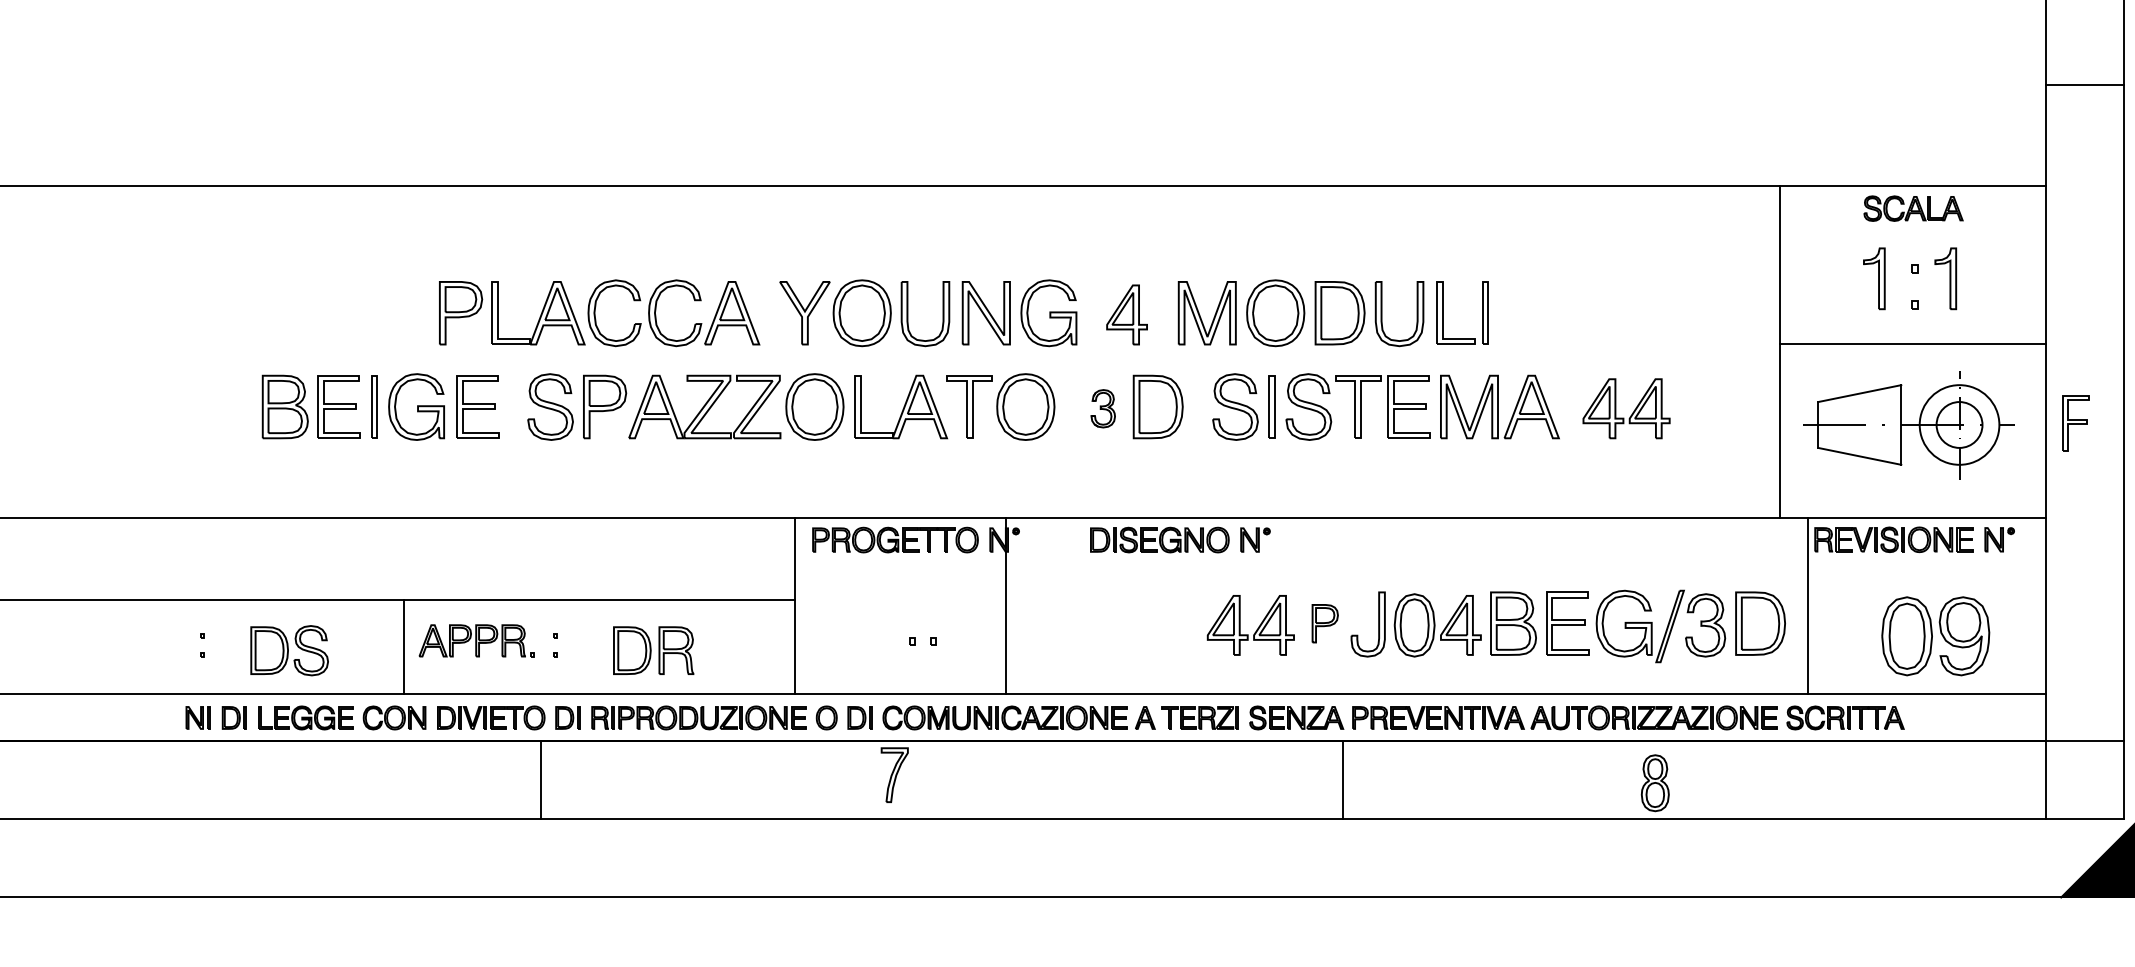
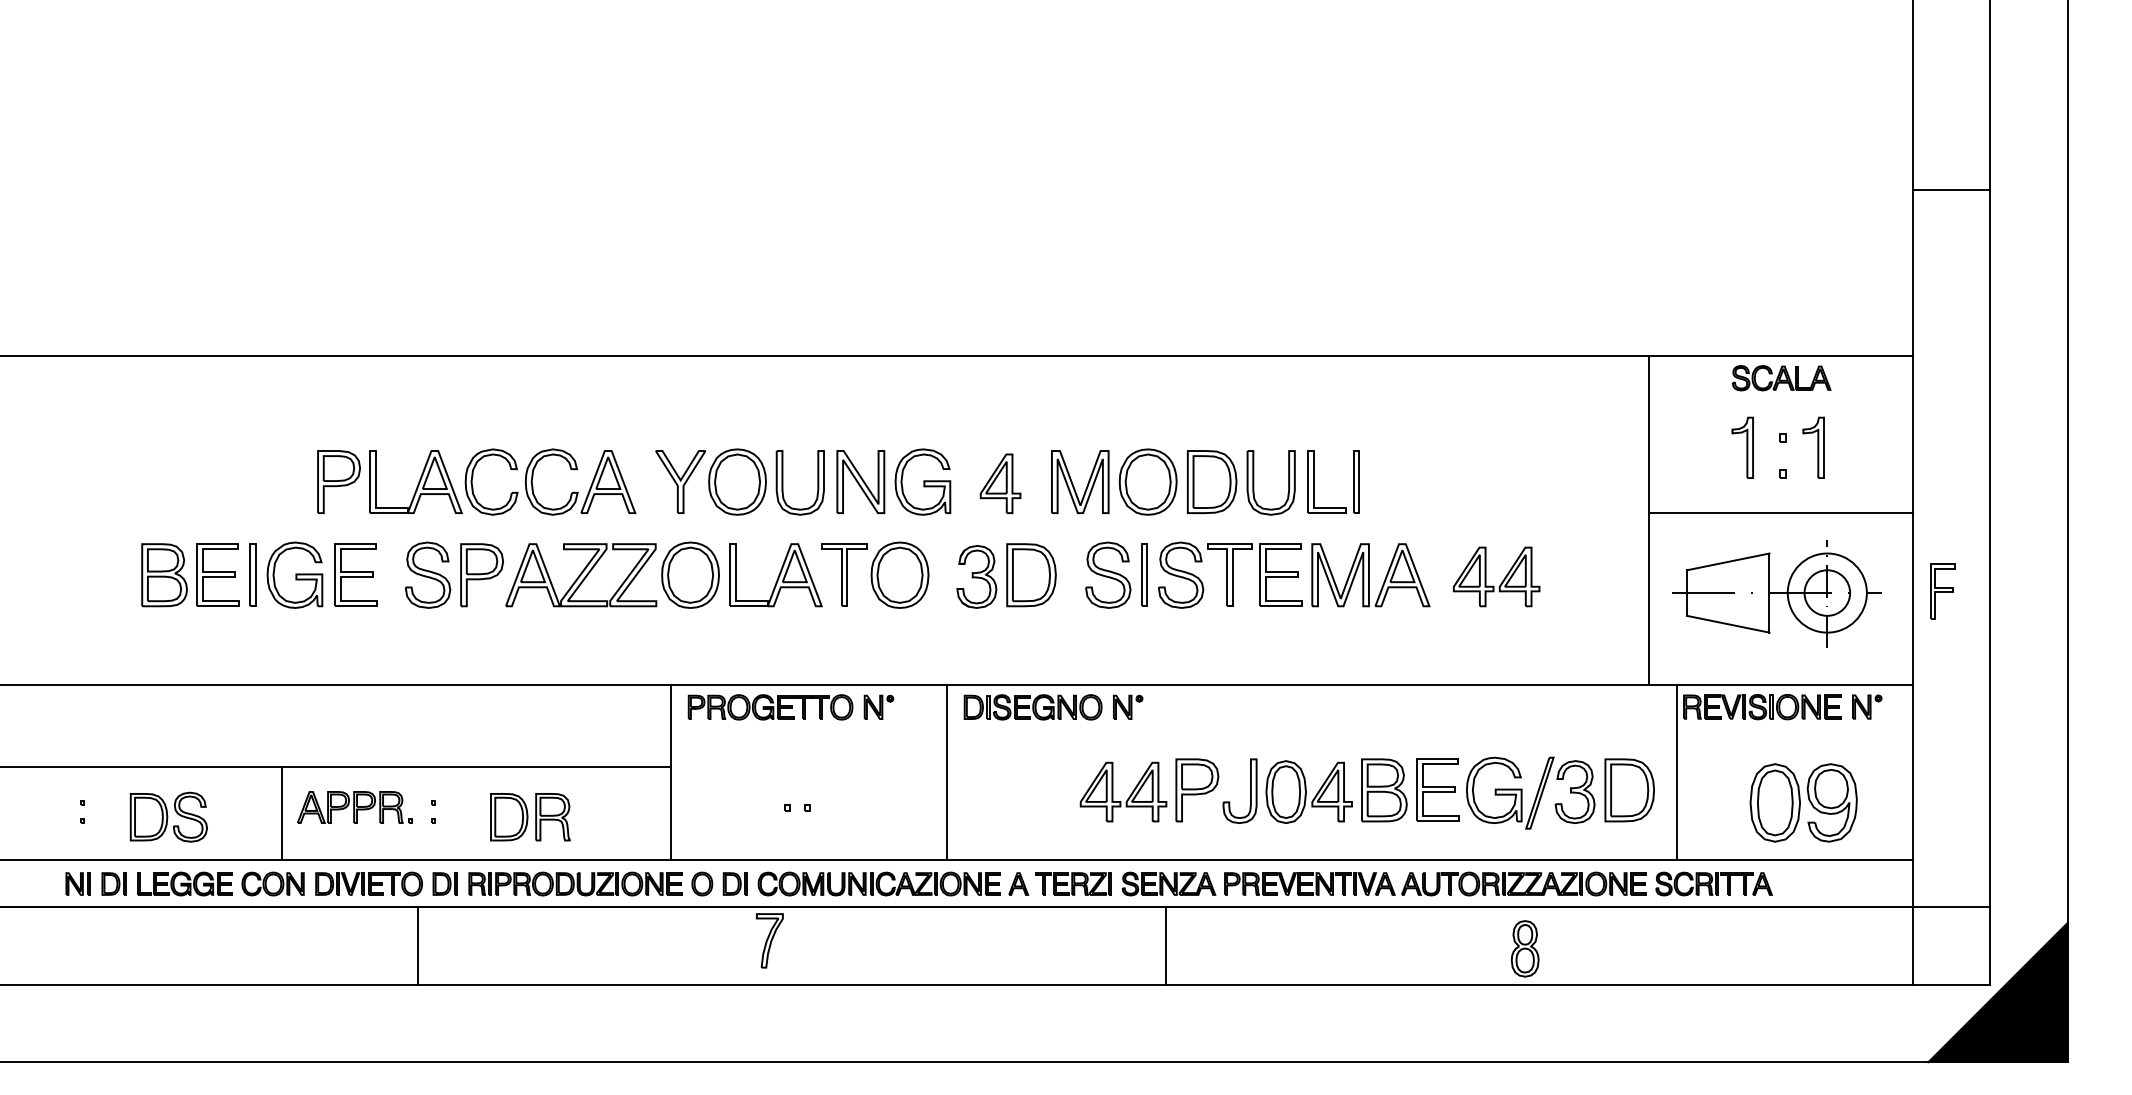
line: (2084, 85) -> (1951, 190), moved
part: (1102, 408) -> (976, 576), size x1.67
line: (1006, 605) -> (946, 772), moved
part: (1325, 623) -> (1197, 790), size x1.67
line: (1342, 779) -> (1165, 945), moved

